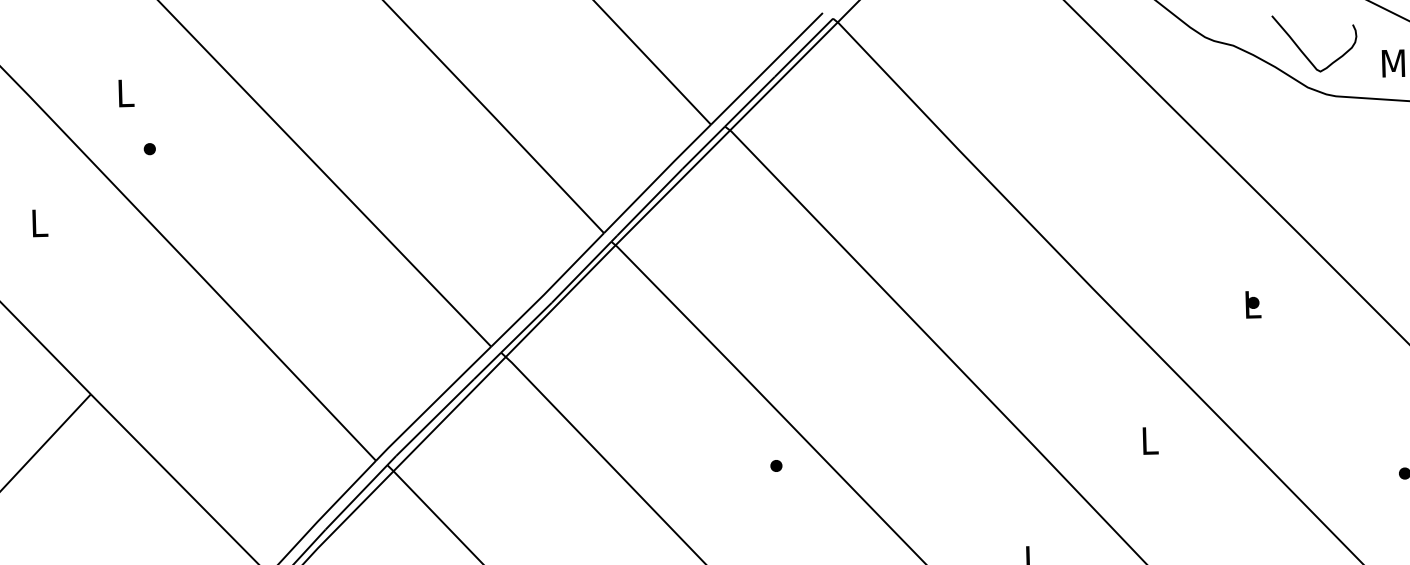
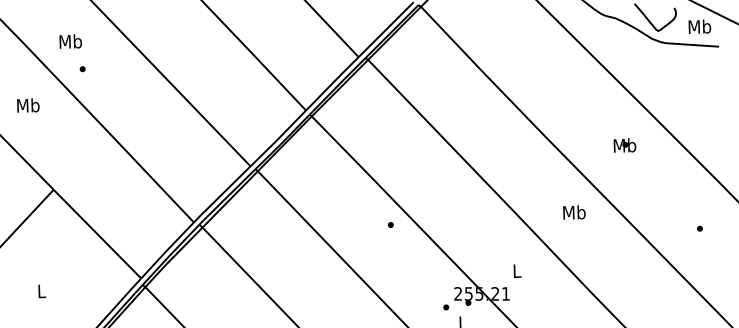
text: (125, 92) -> (70, 41), L -> Mb
text: (39, 222) -> (28, 105), L -> Mb
text: (1251, 304) -> (624, 145), L -> Mb
text: (1149, 440) -> (574, 212), L -> Mb

